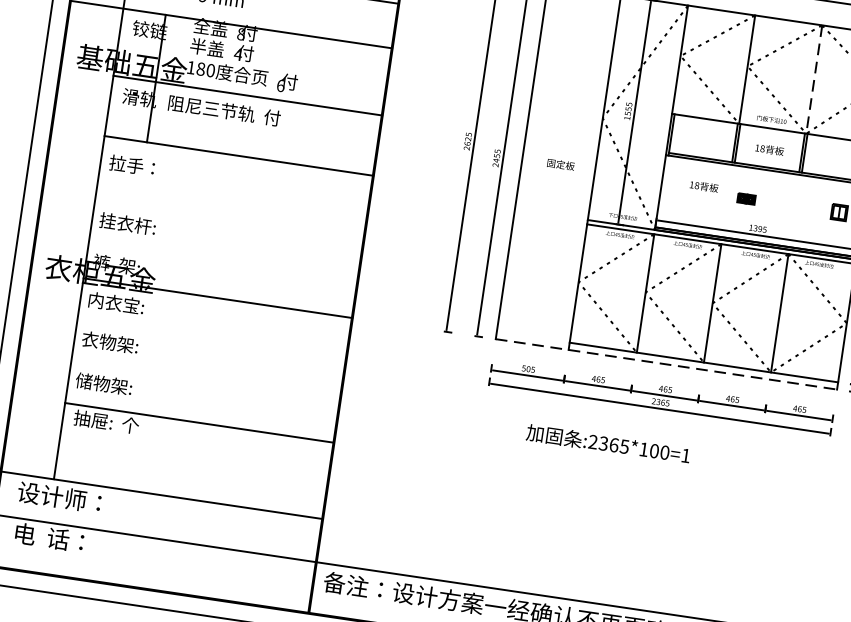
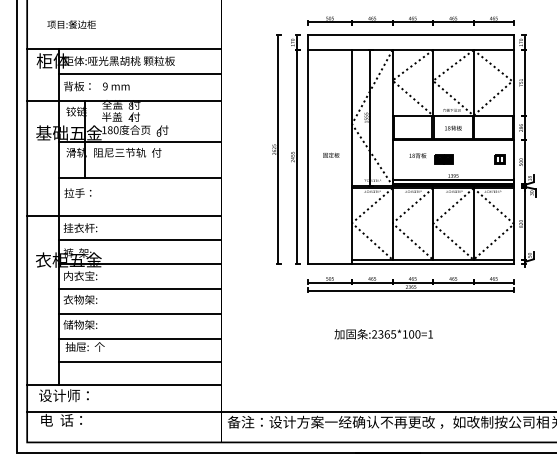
line: (814, 78) -> (473, 82), dashed -> solid
part: (745, 199) -> (443, 159), size x1.67
line: (203, 213) -> (124, 215), added
line: (224, 259) -> (140, 240), added
line: (212, 338) -> (140, 288), added
line: (666, 365) -> (411, 264), dashed -> solid
line: (206, 381) -> (140, 314), added
text: (607, 444) -> (383, 334), moved
line: (194, 461) -> (140, 362), added

